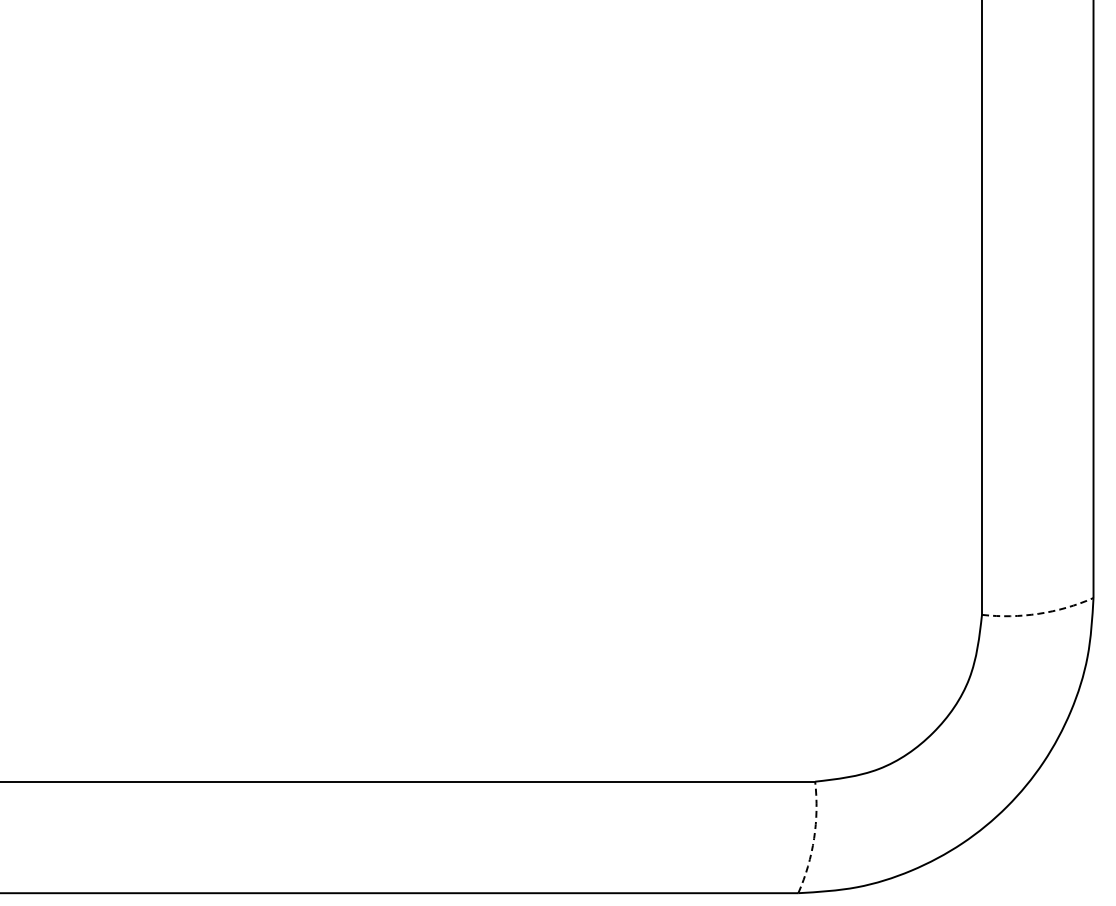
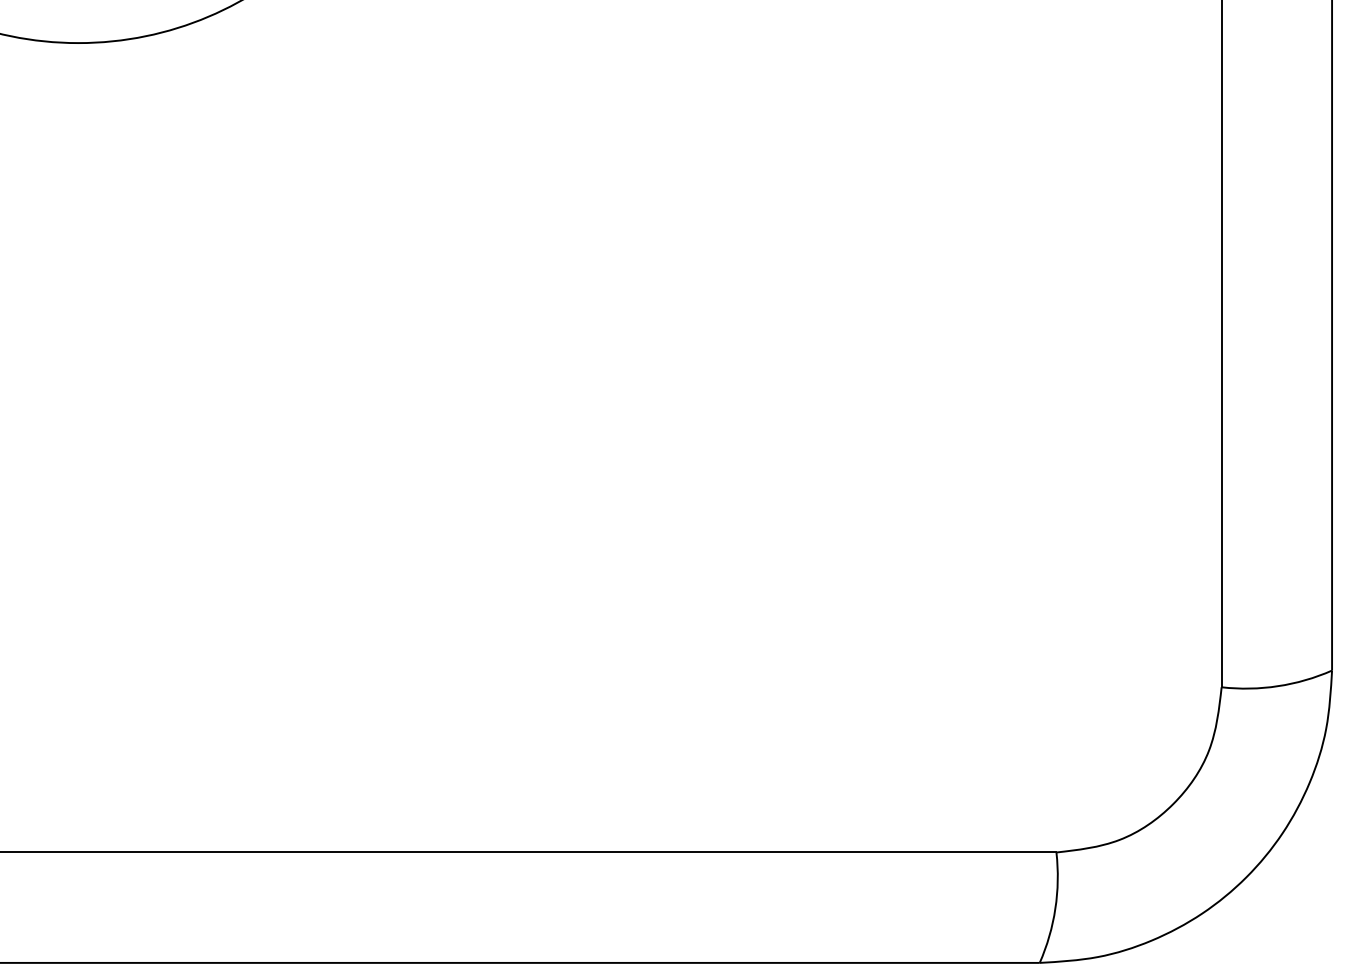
arc: (1038, 614) -> (1277, 686), dashed -> solid
arc: (814, 838) -> (1055, 908), dashed -> solid

